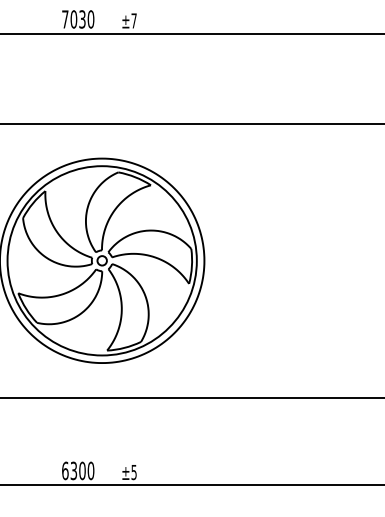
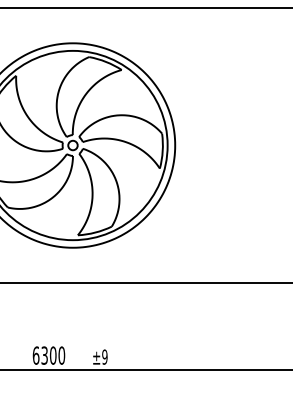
text: (133, 471) -> (104, 356), ±5 -> ±9

